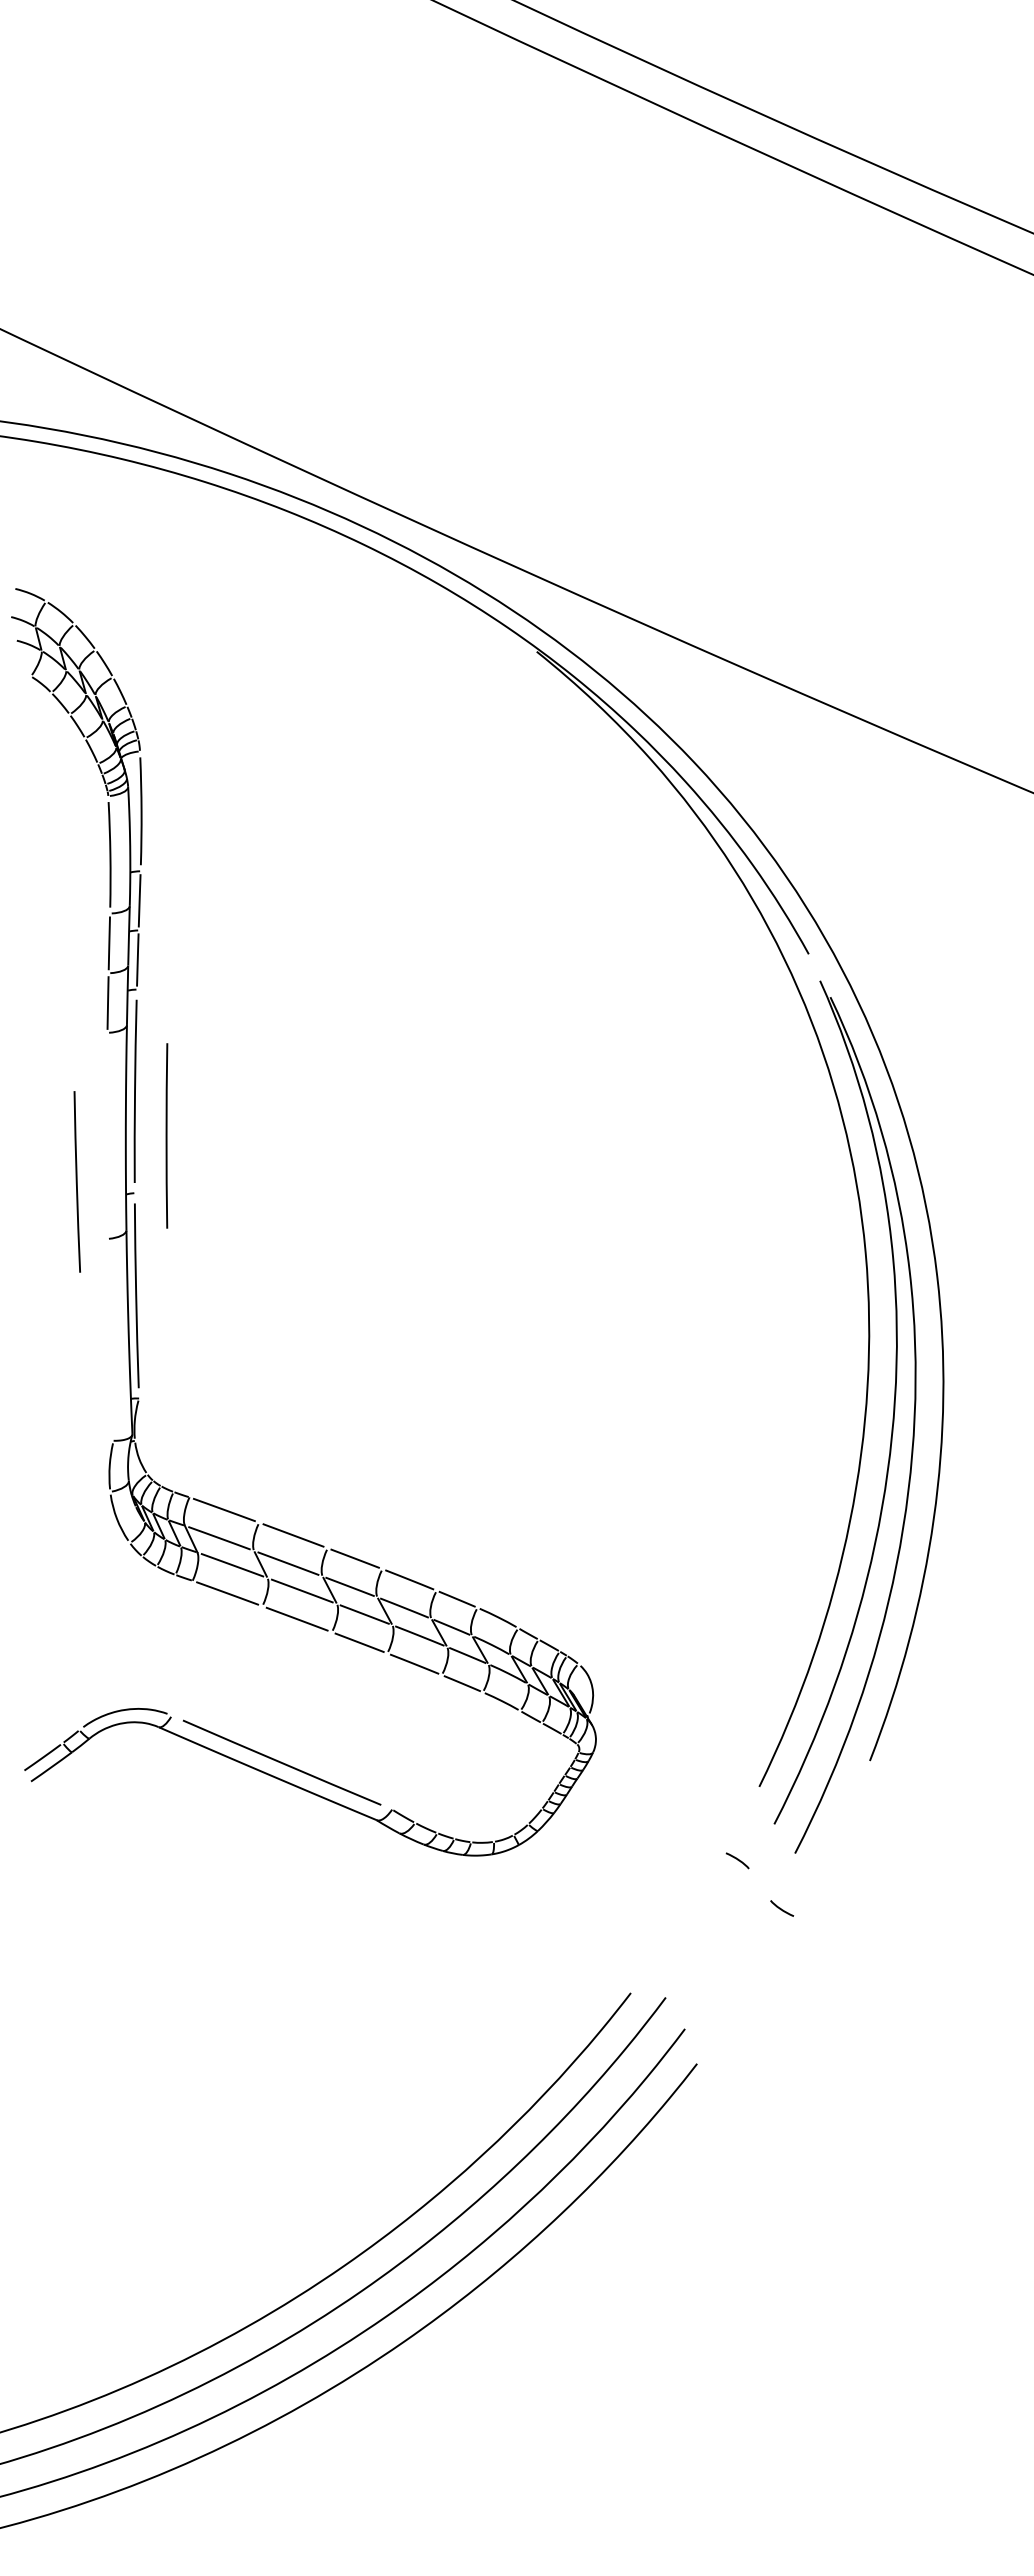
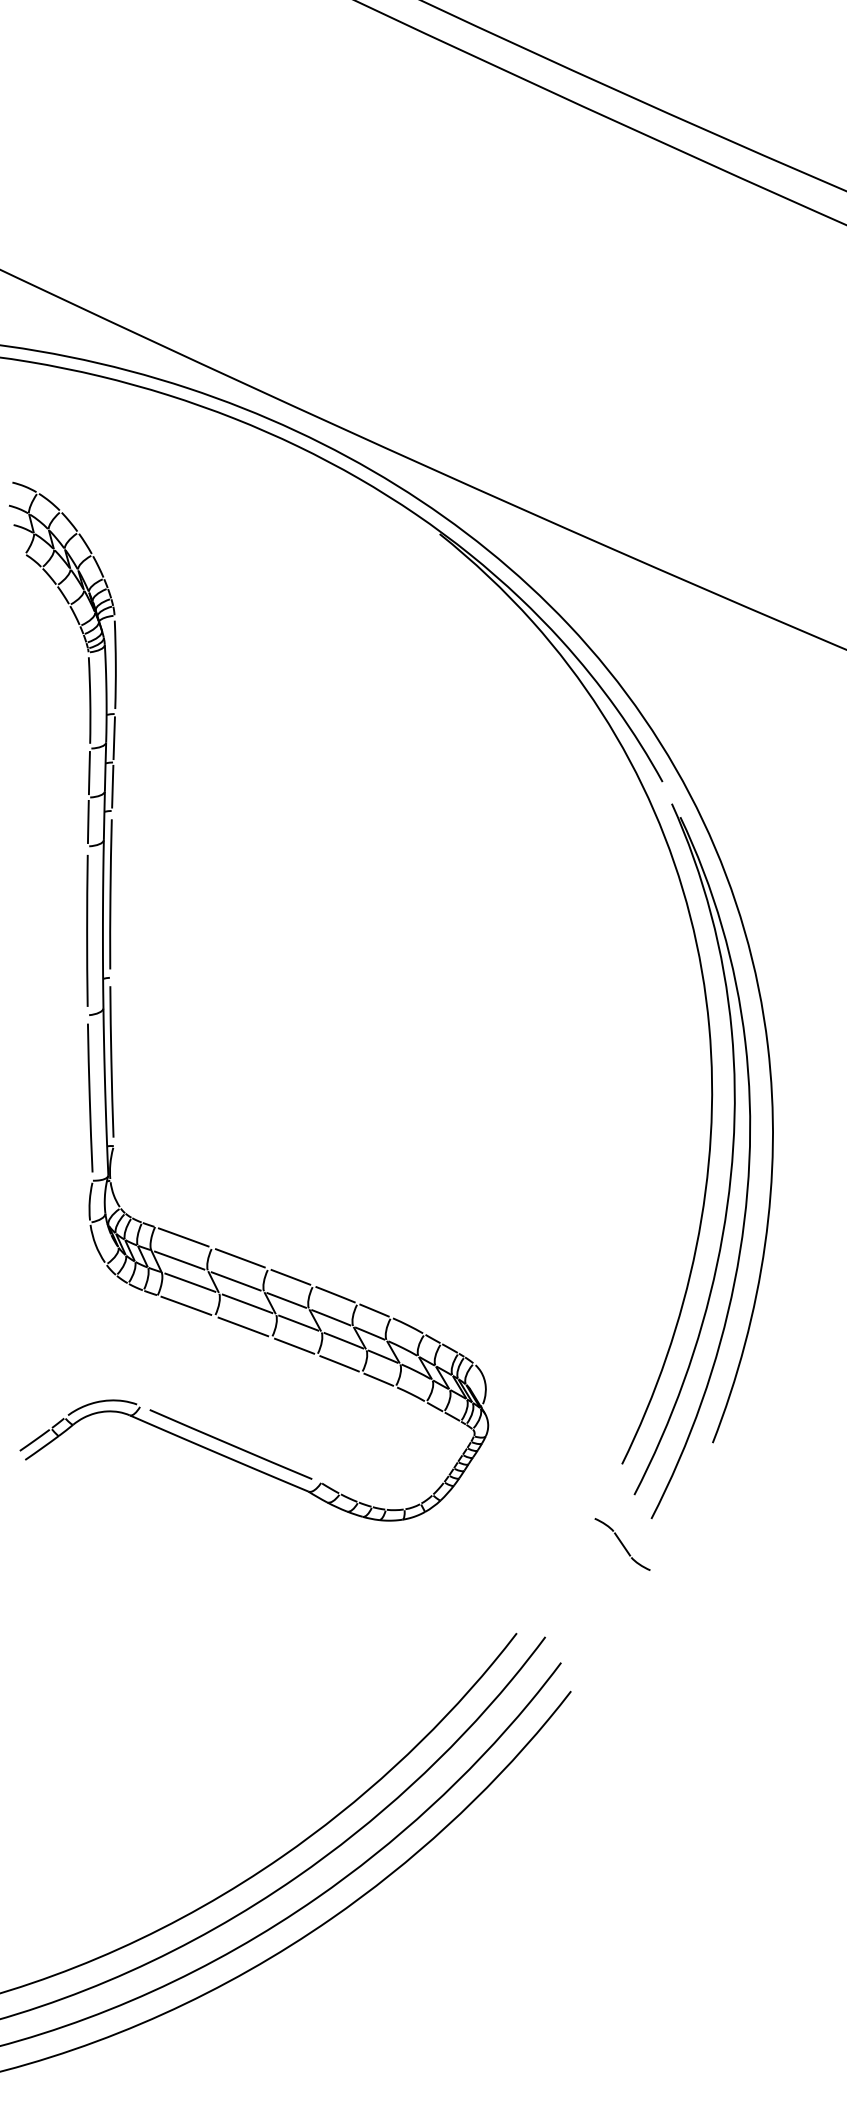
line: (166, 1135) -> (87, 930), moved
line: (76, 1181) -> (89, 1097), moved
line: (759, 1884) -> (622, 1544), added

